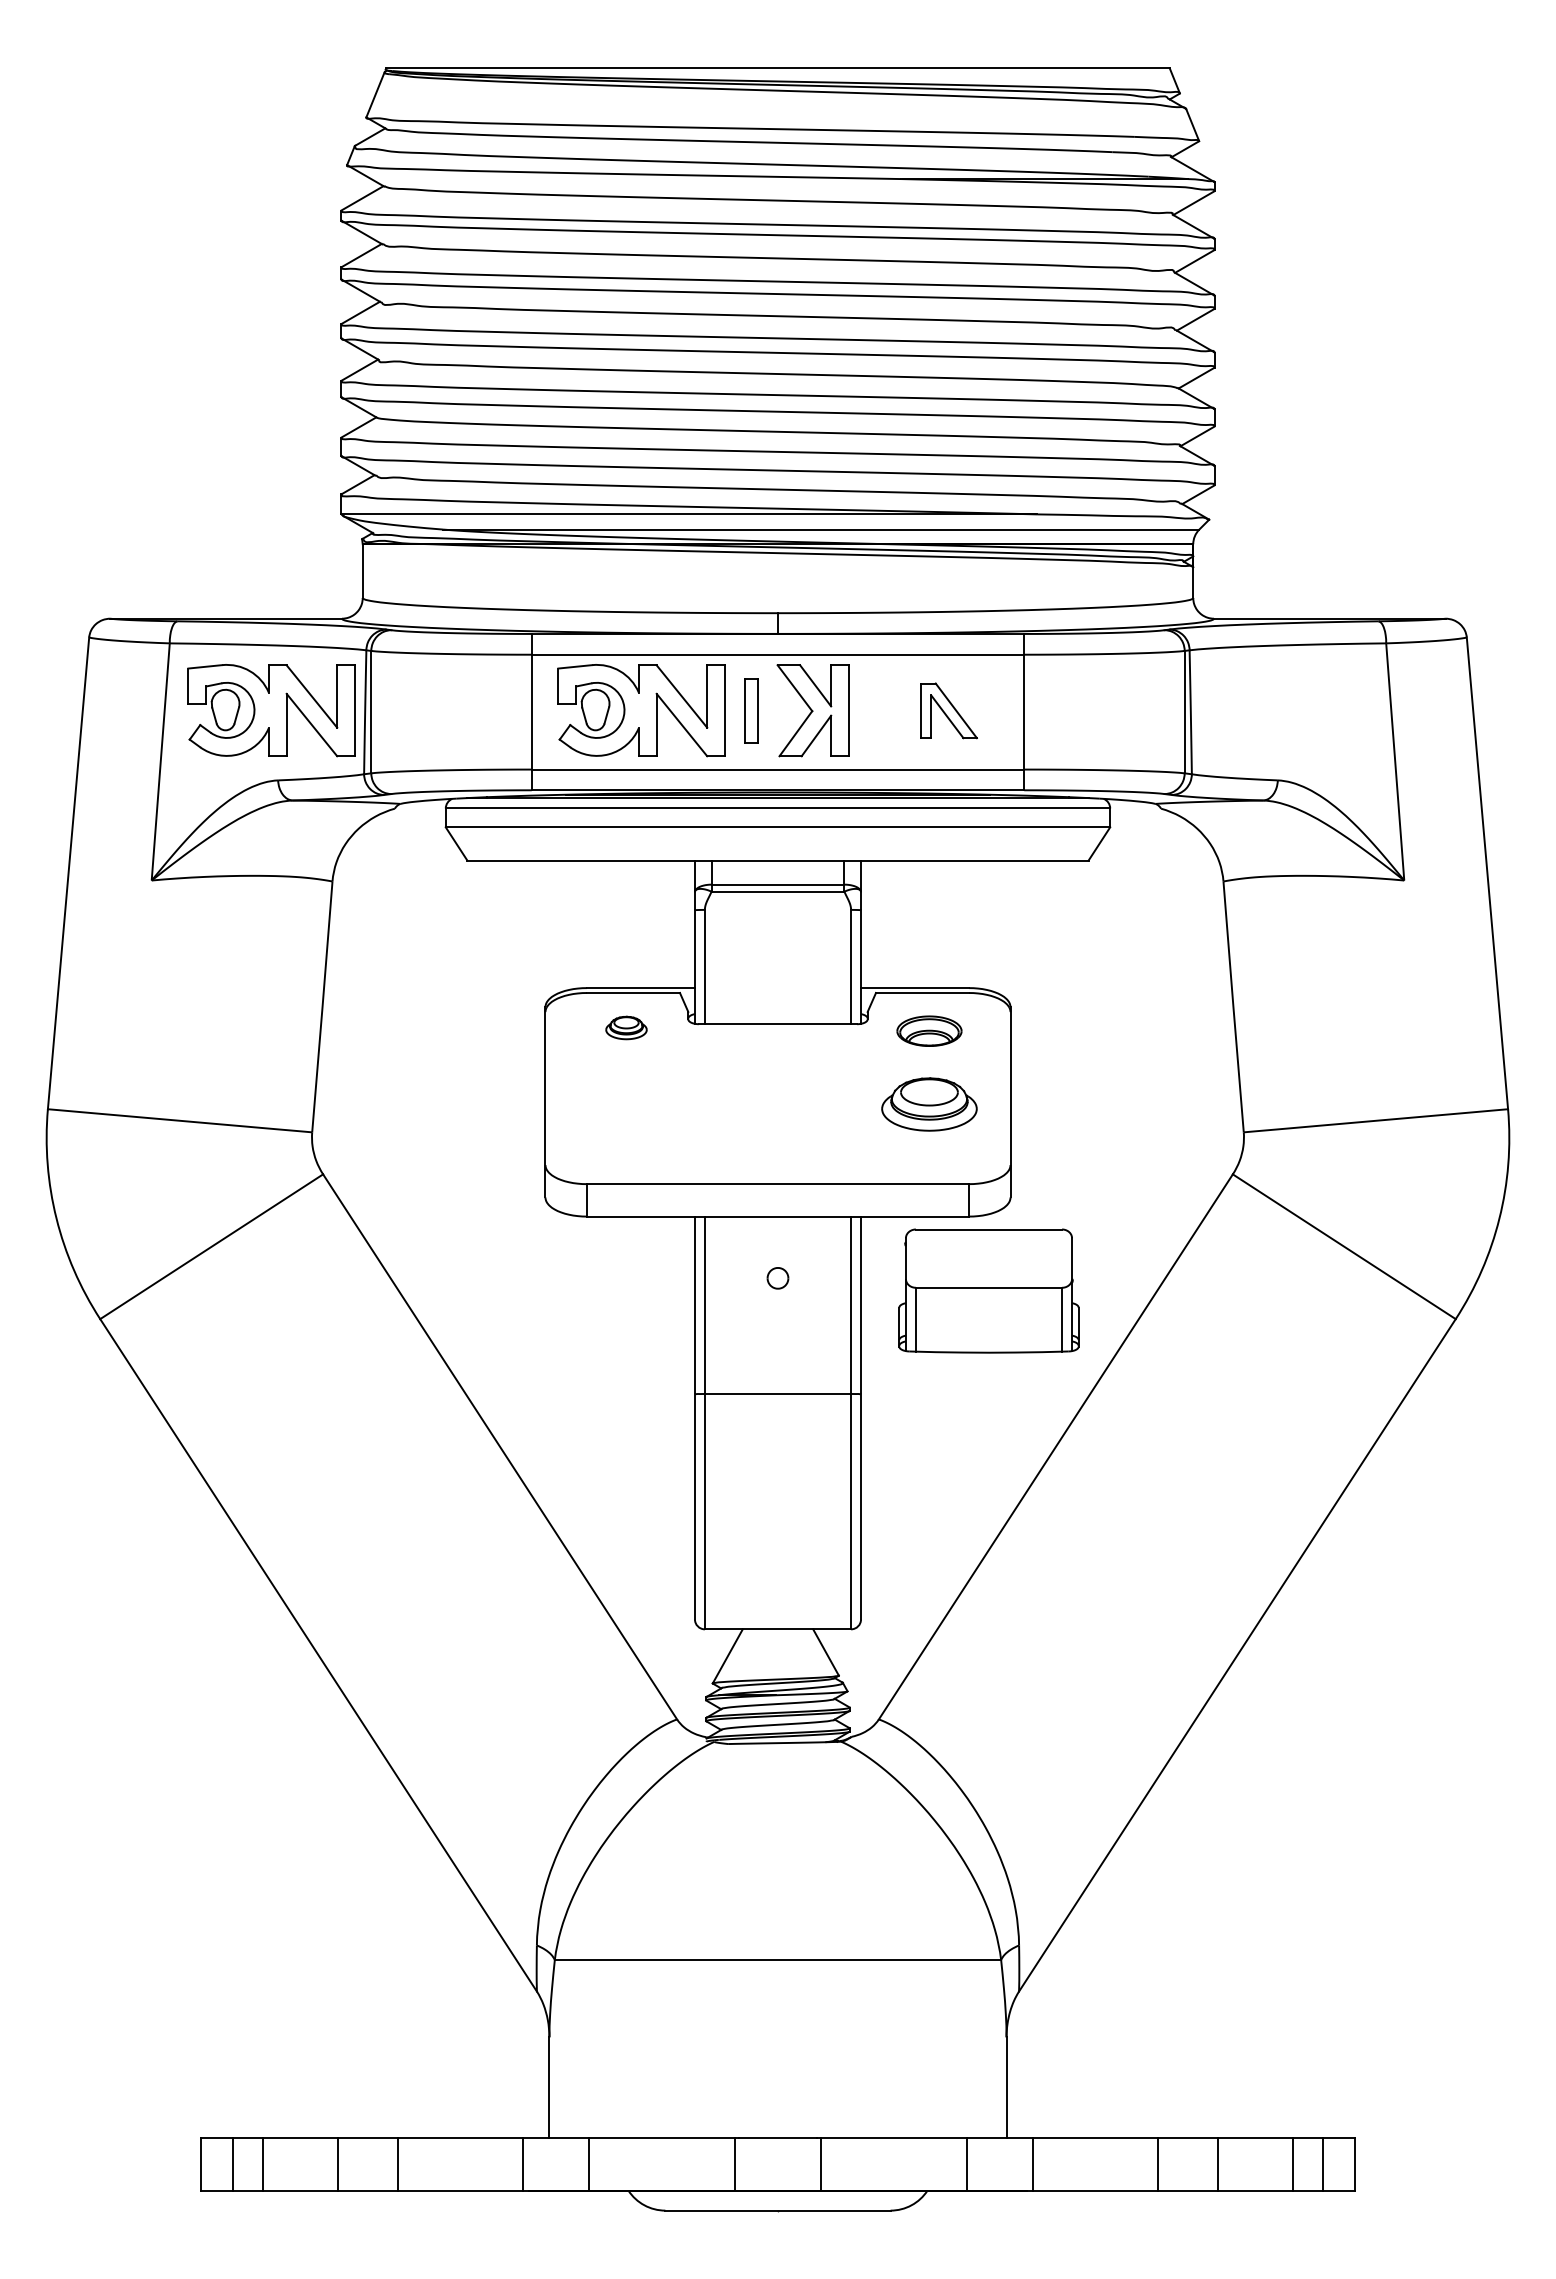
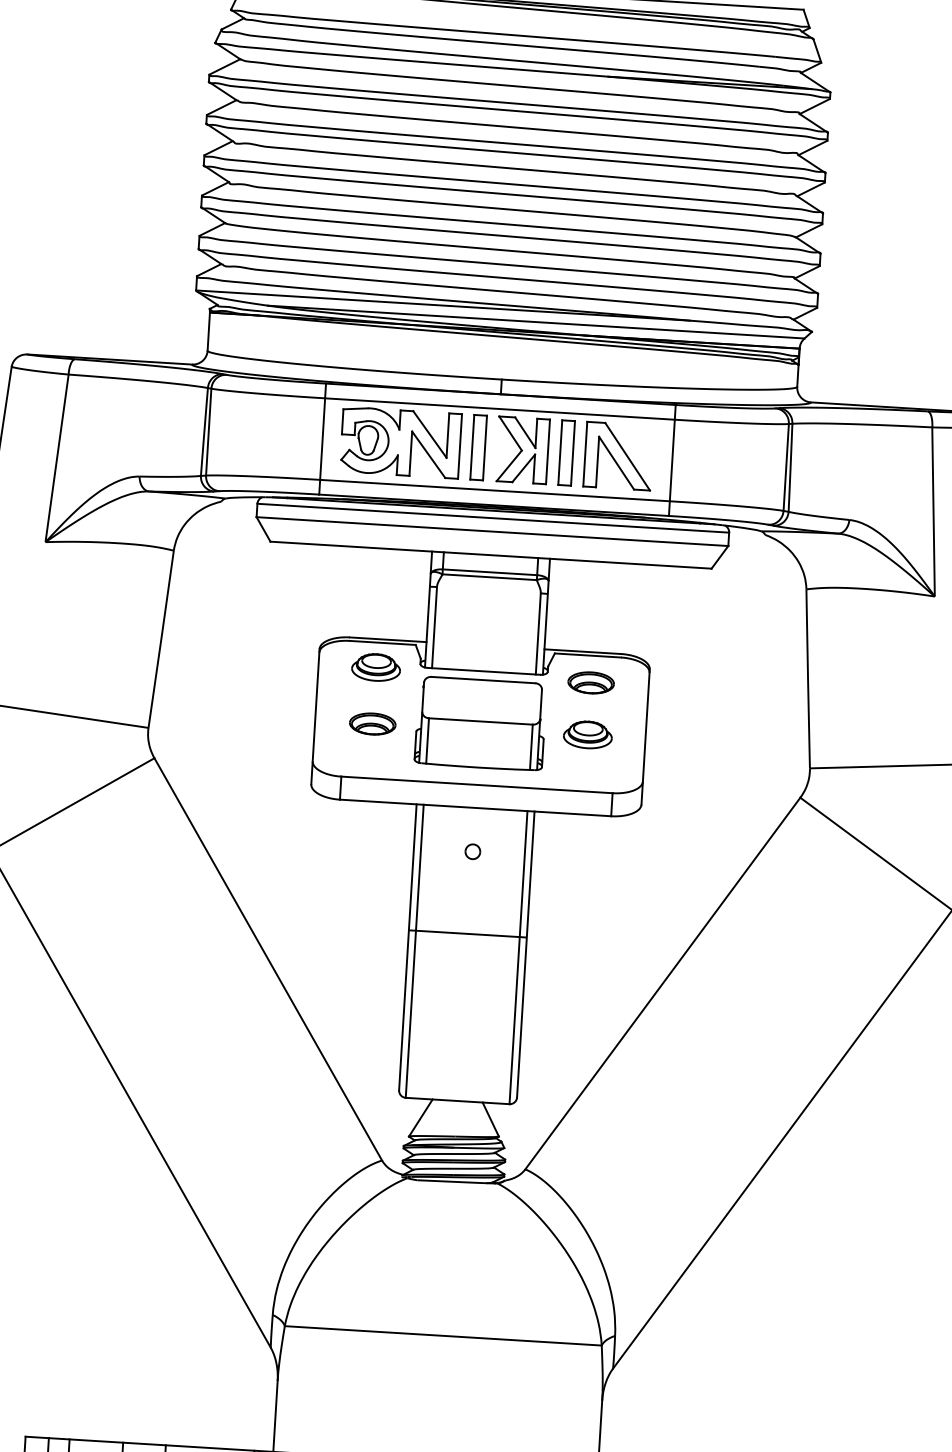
part: (271, 710) -> (137, 426), removed
part: (750, 710) -> (478, 447), size x1.43
part: (874, 710) -> (566, 452), added
part: (948, 710) -> (618, 456), size x1.67
part: (626, 1027) -> (376, 667), size x1.67
part: (929, 1104) -> (588, 734), size x0.71
part: (626, 1107) -> (372, 723), added
part: (988, 1290) -> (480, 723), moved

